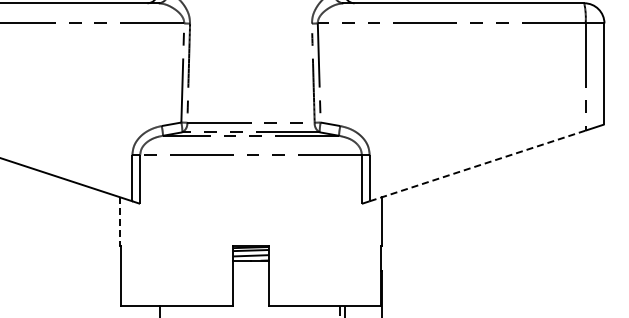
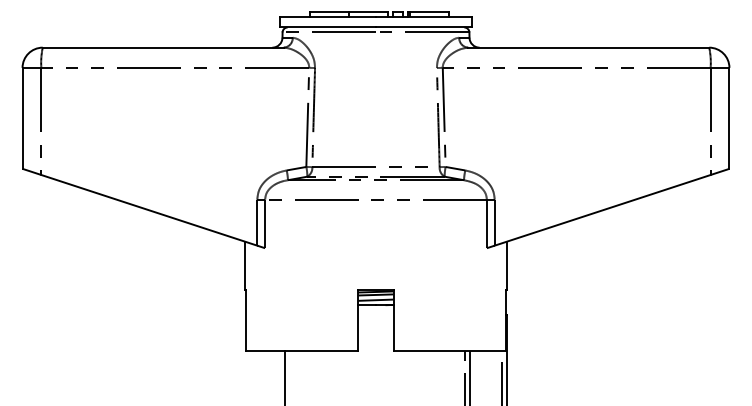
line: (477, 166) -> (602, 210), dashed -> solid
line: (119, 222) -> (244, 266), dashed -> solid

